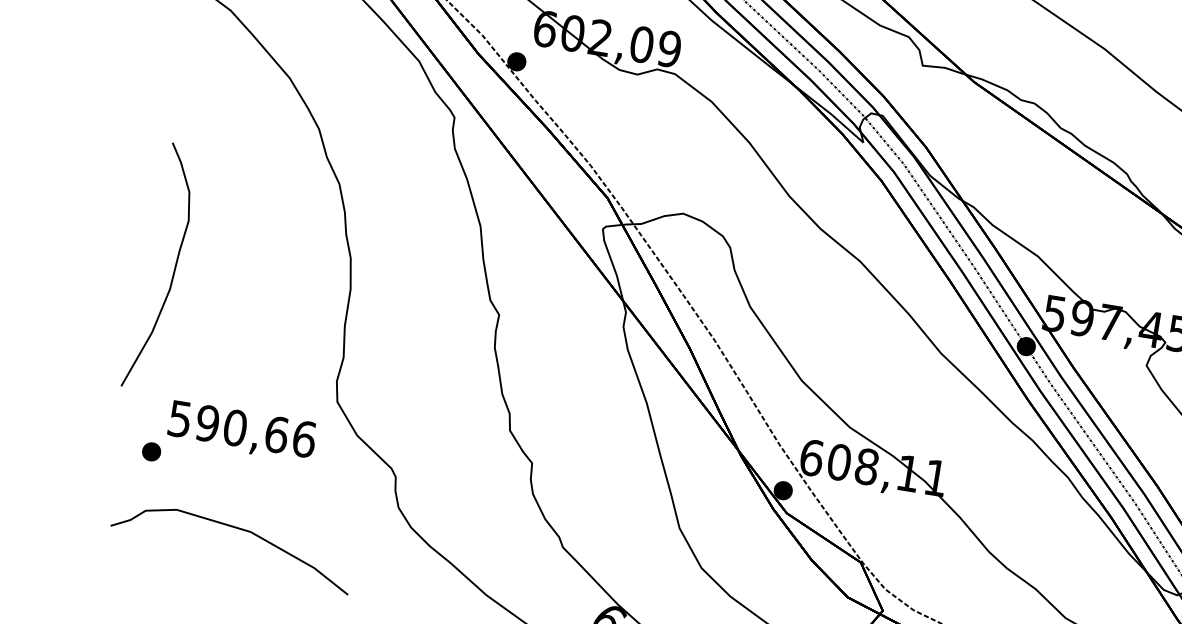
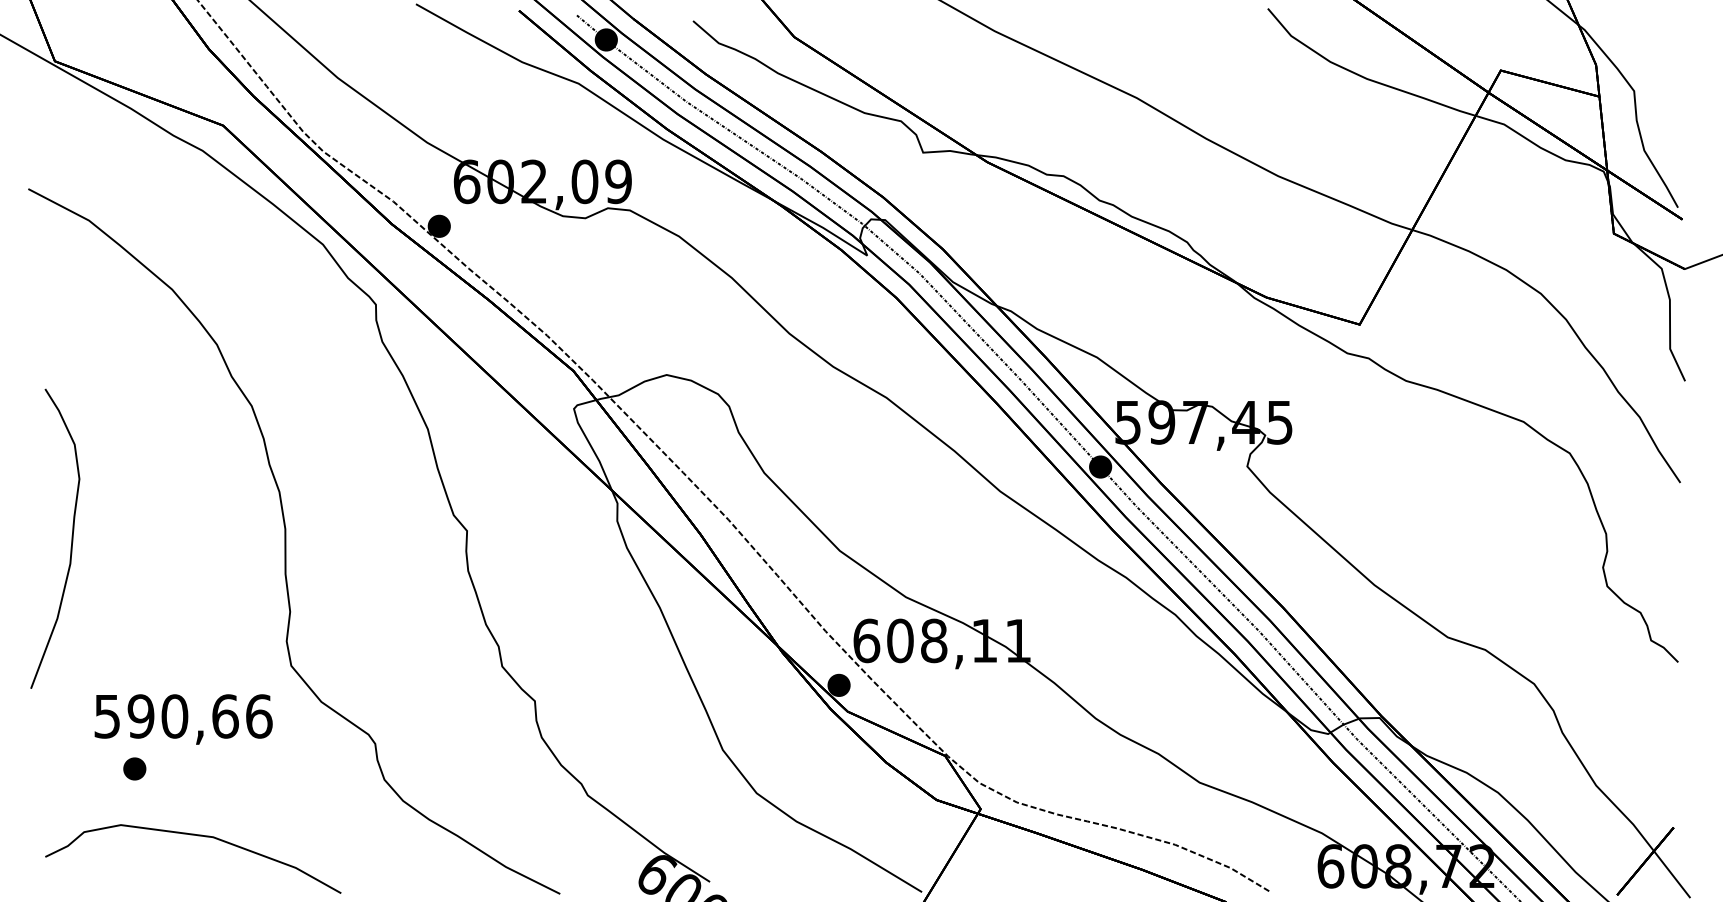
part: (151, 451) -> (134, 768), moved

